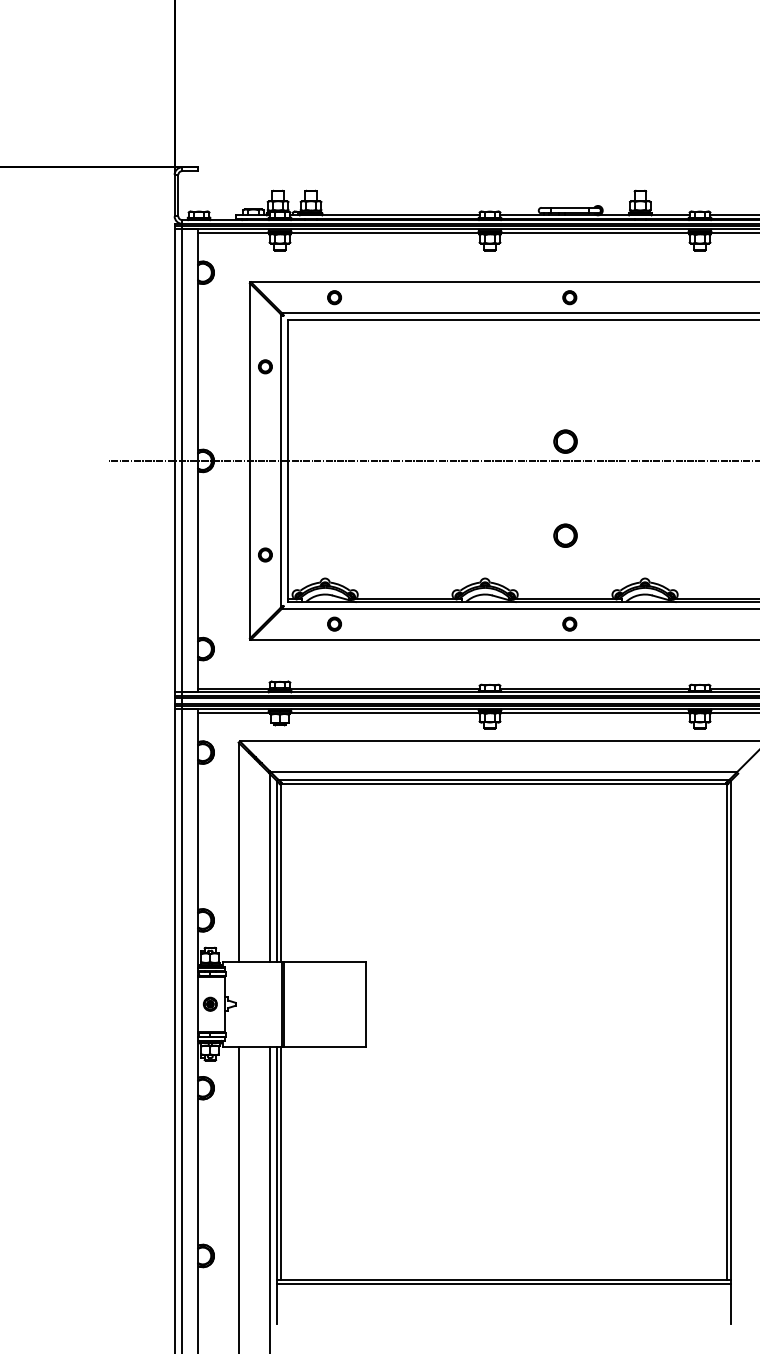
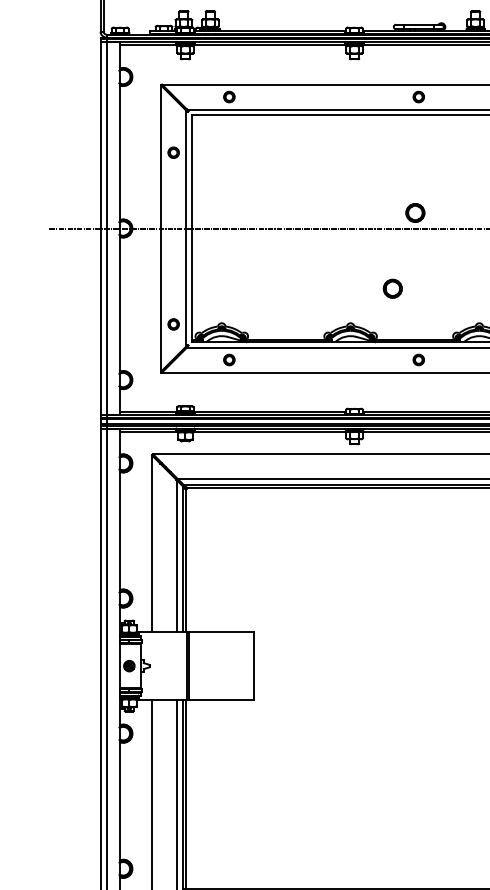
part: (565, 535) -> (392, 288), moved
circle: (265, 554) -> (173, 324), moved

